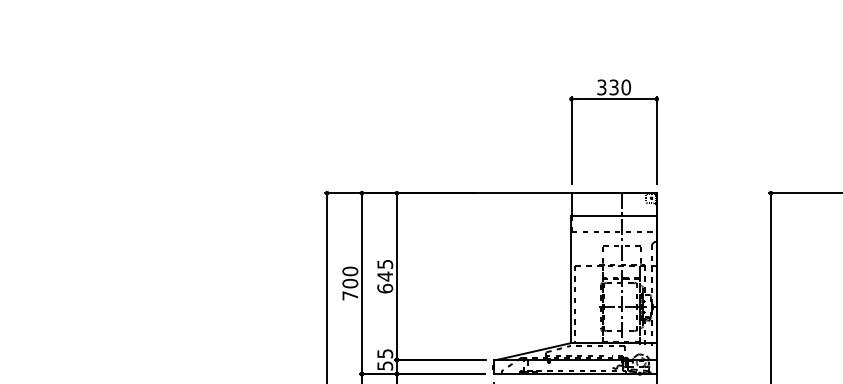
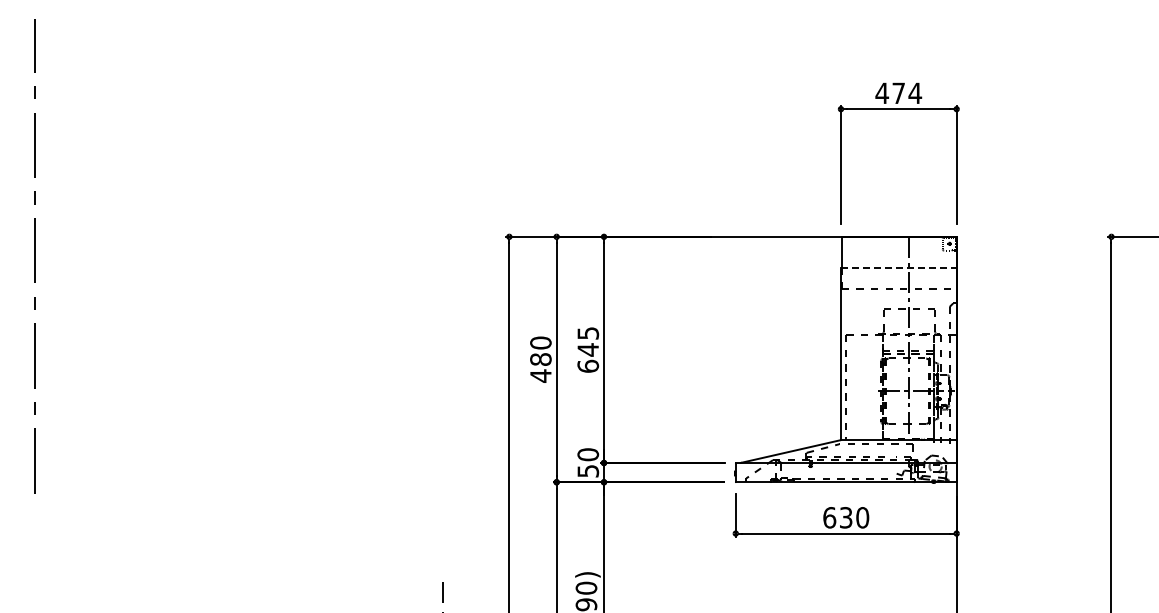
text: (613, 87) -> (898, 93), 330 -> 474
line: (613, 216) -> (898, 268), solid -> dashed
text: (350, 289) -> (540, 367), 700 -> 480
text: (385, 353) -> (588, 454), 55 -> 50

